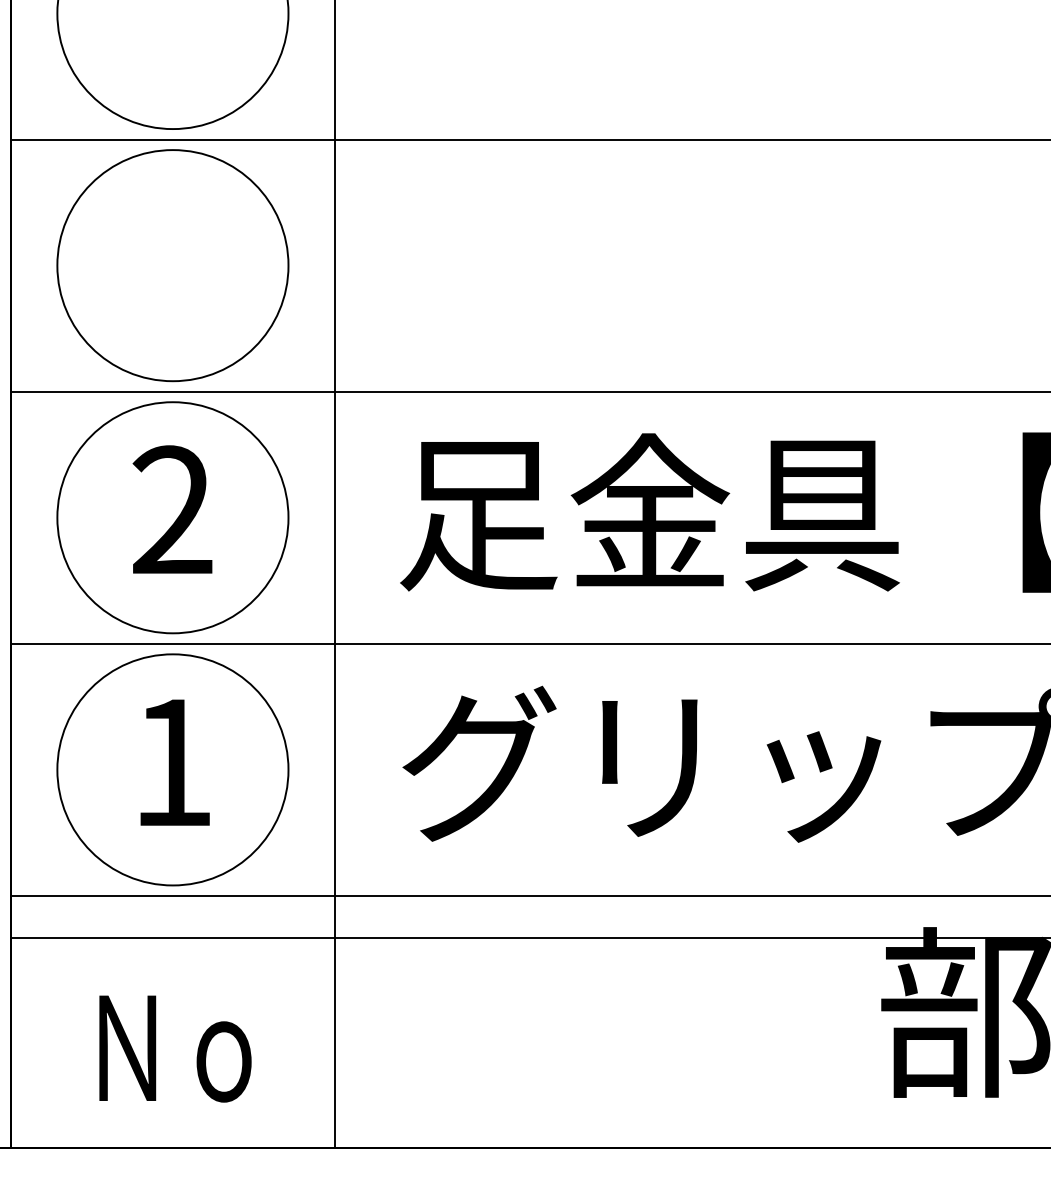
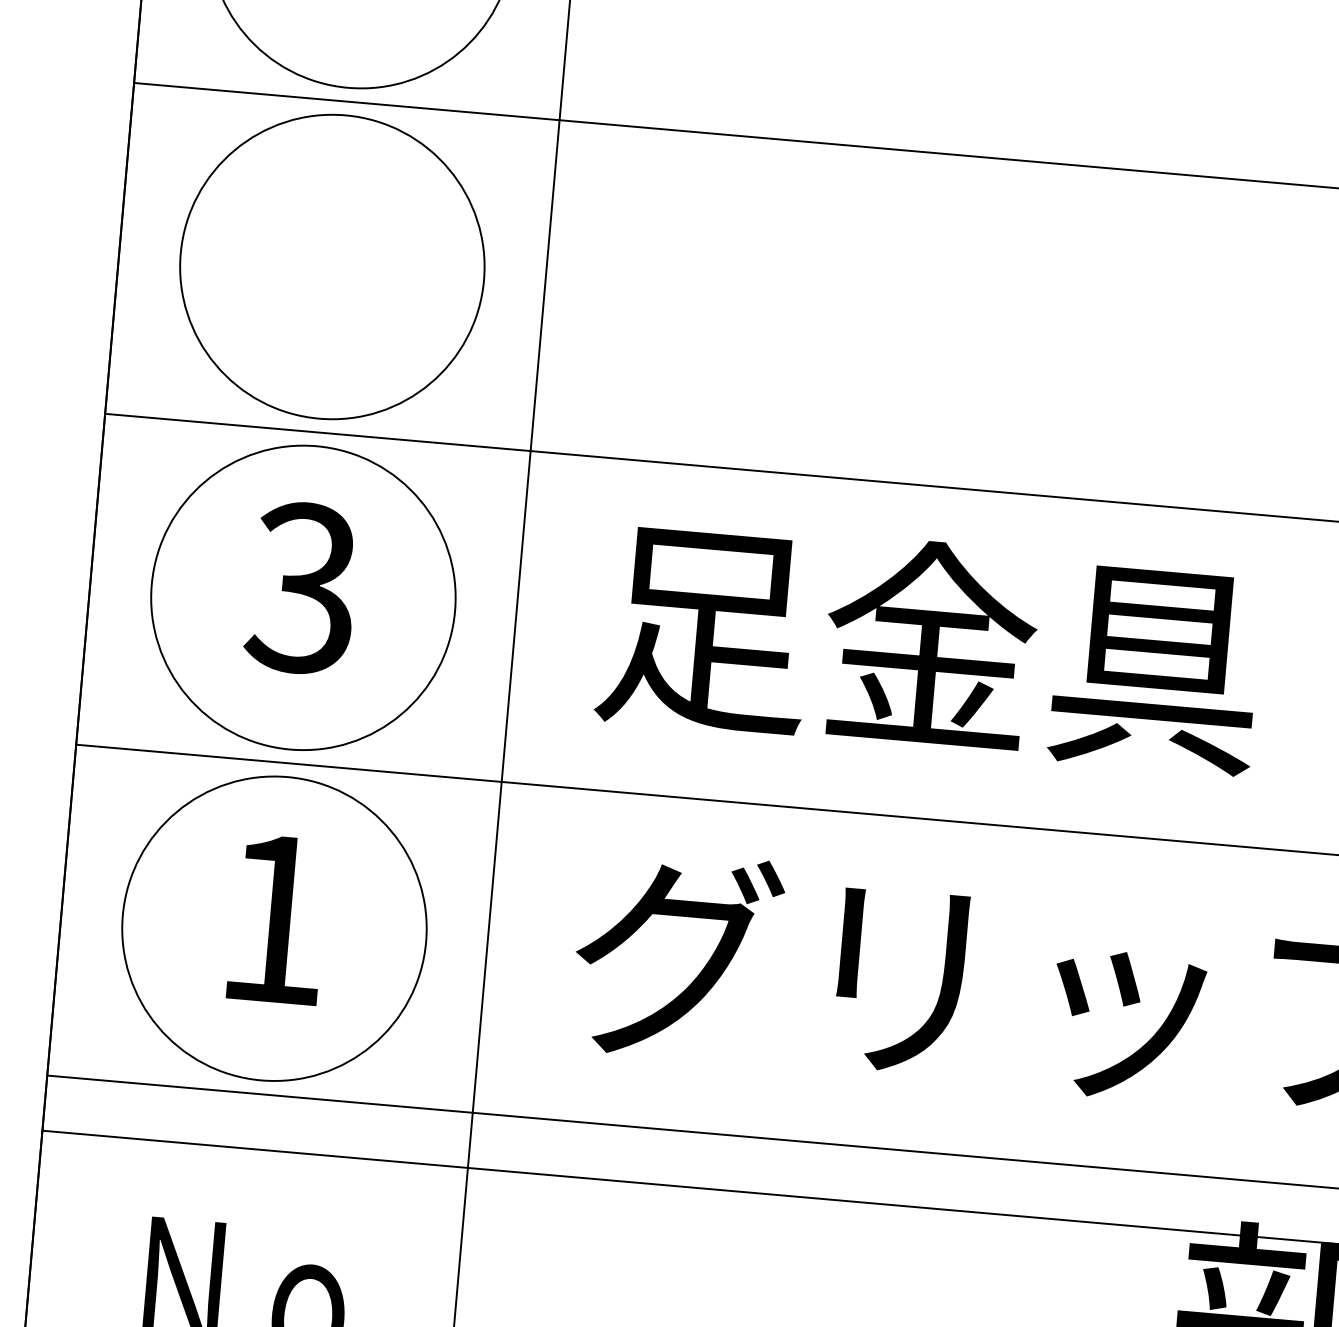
text: (171, 510) -> (302, 588), 2 -> 3

